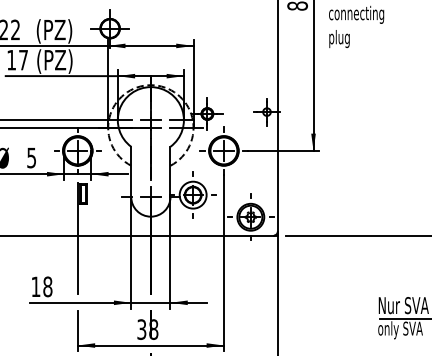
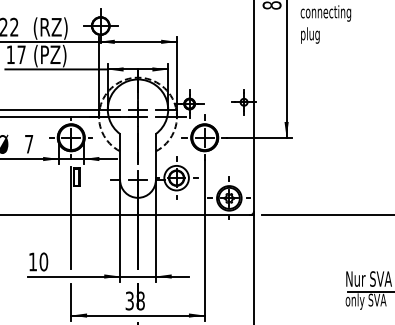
text: (59, 31) -> (54, 28), (PZ) -> (RZ)
text: (32, 158) -> (29, 144), 5 -> 7
text: (47, 286) -> (43, 261), 18 -> 10

